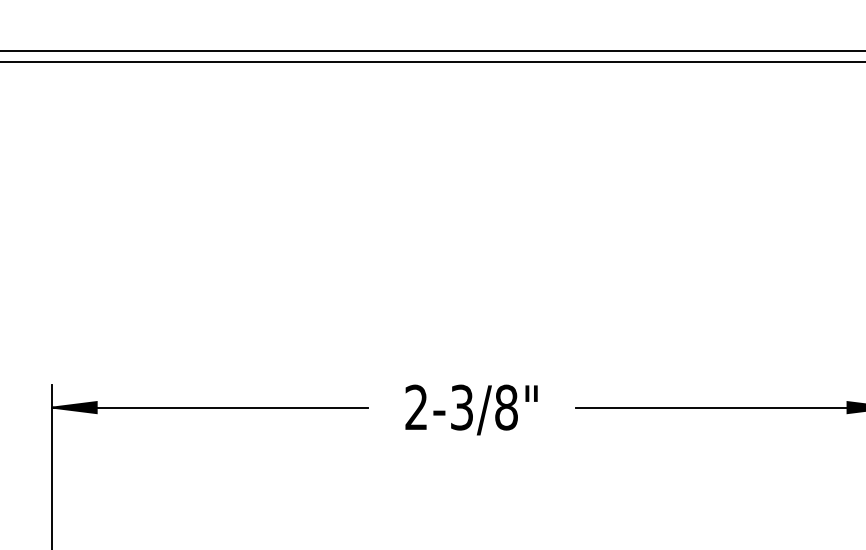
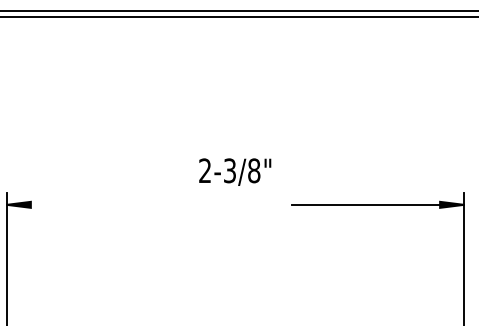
line: (209, 406) -> (92, 204), removed
text: (472, 408) -> (235, 171), moved

